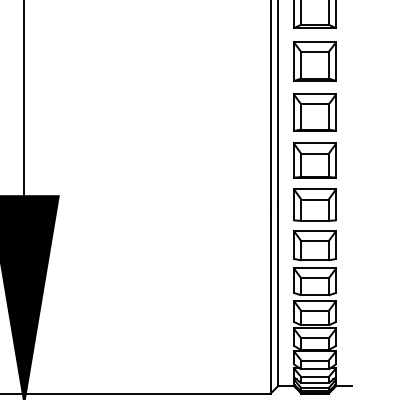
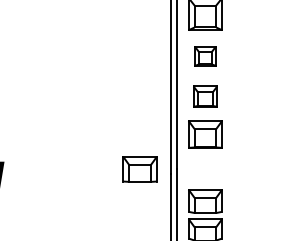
part: (314, 61) -> (205, 56), size x0.6
part: (314, 112) -> (205, 96), size x0.7
part: (314, 204) -> (139, 169), moved

